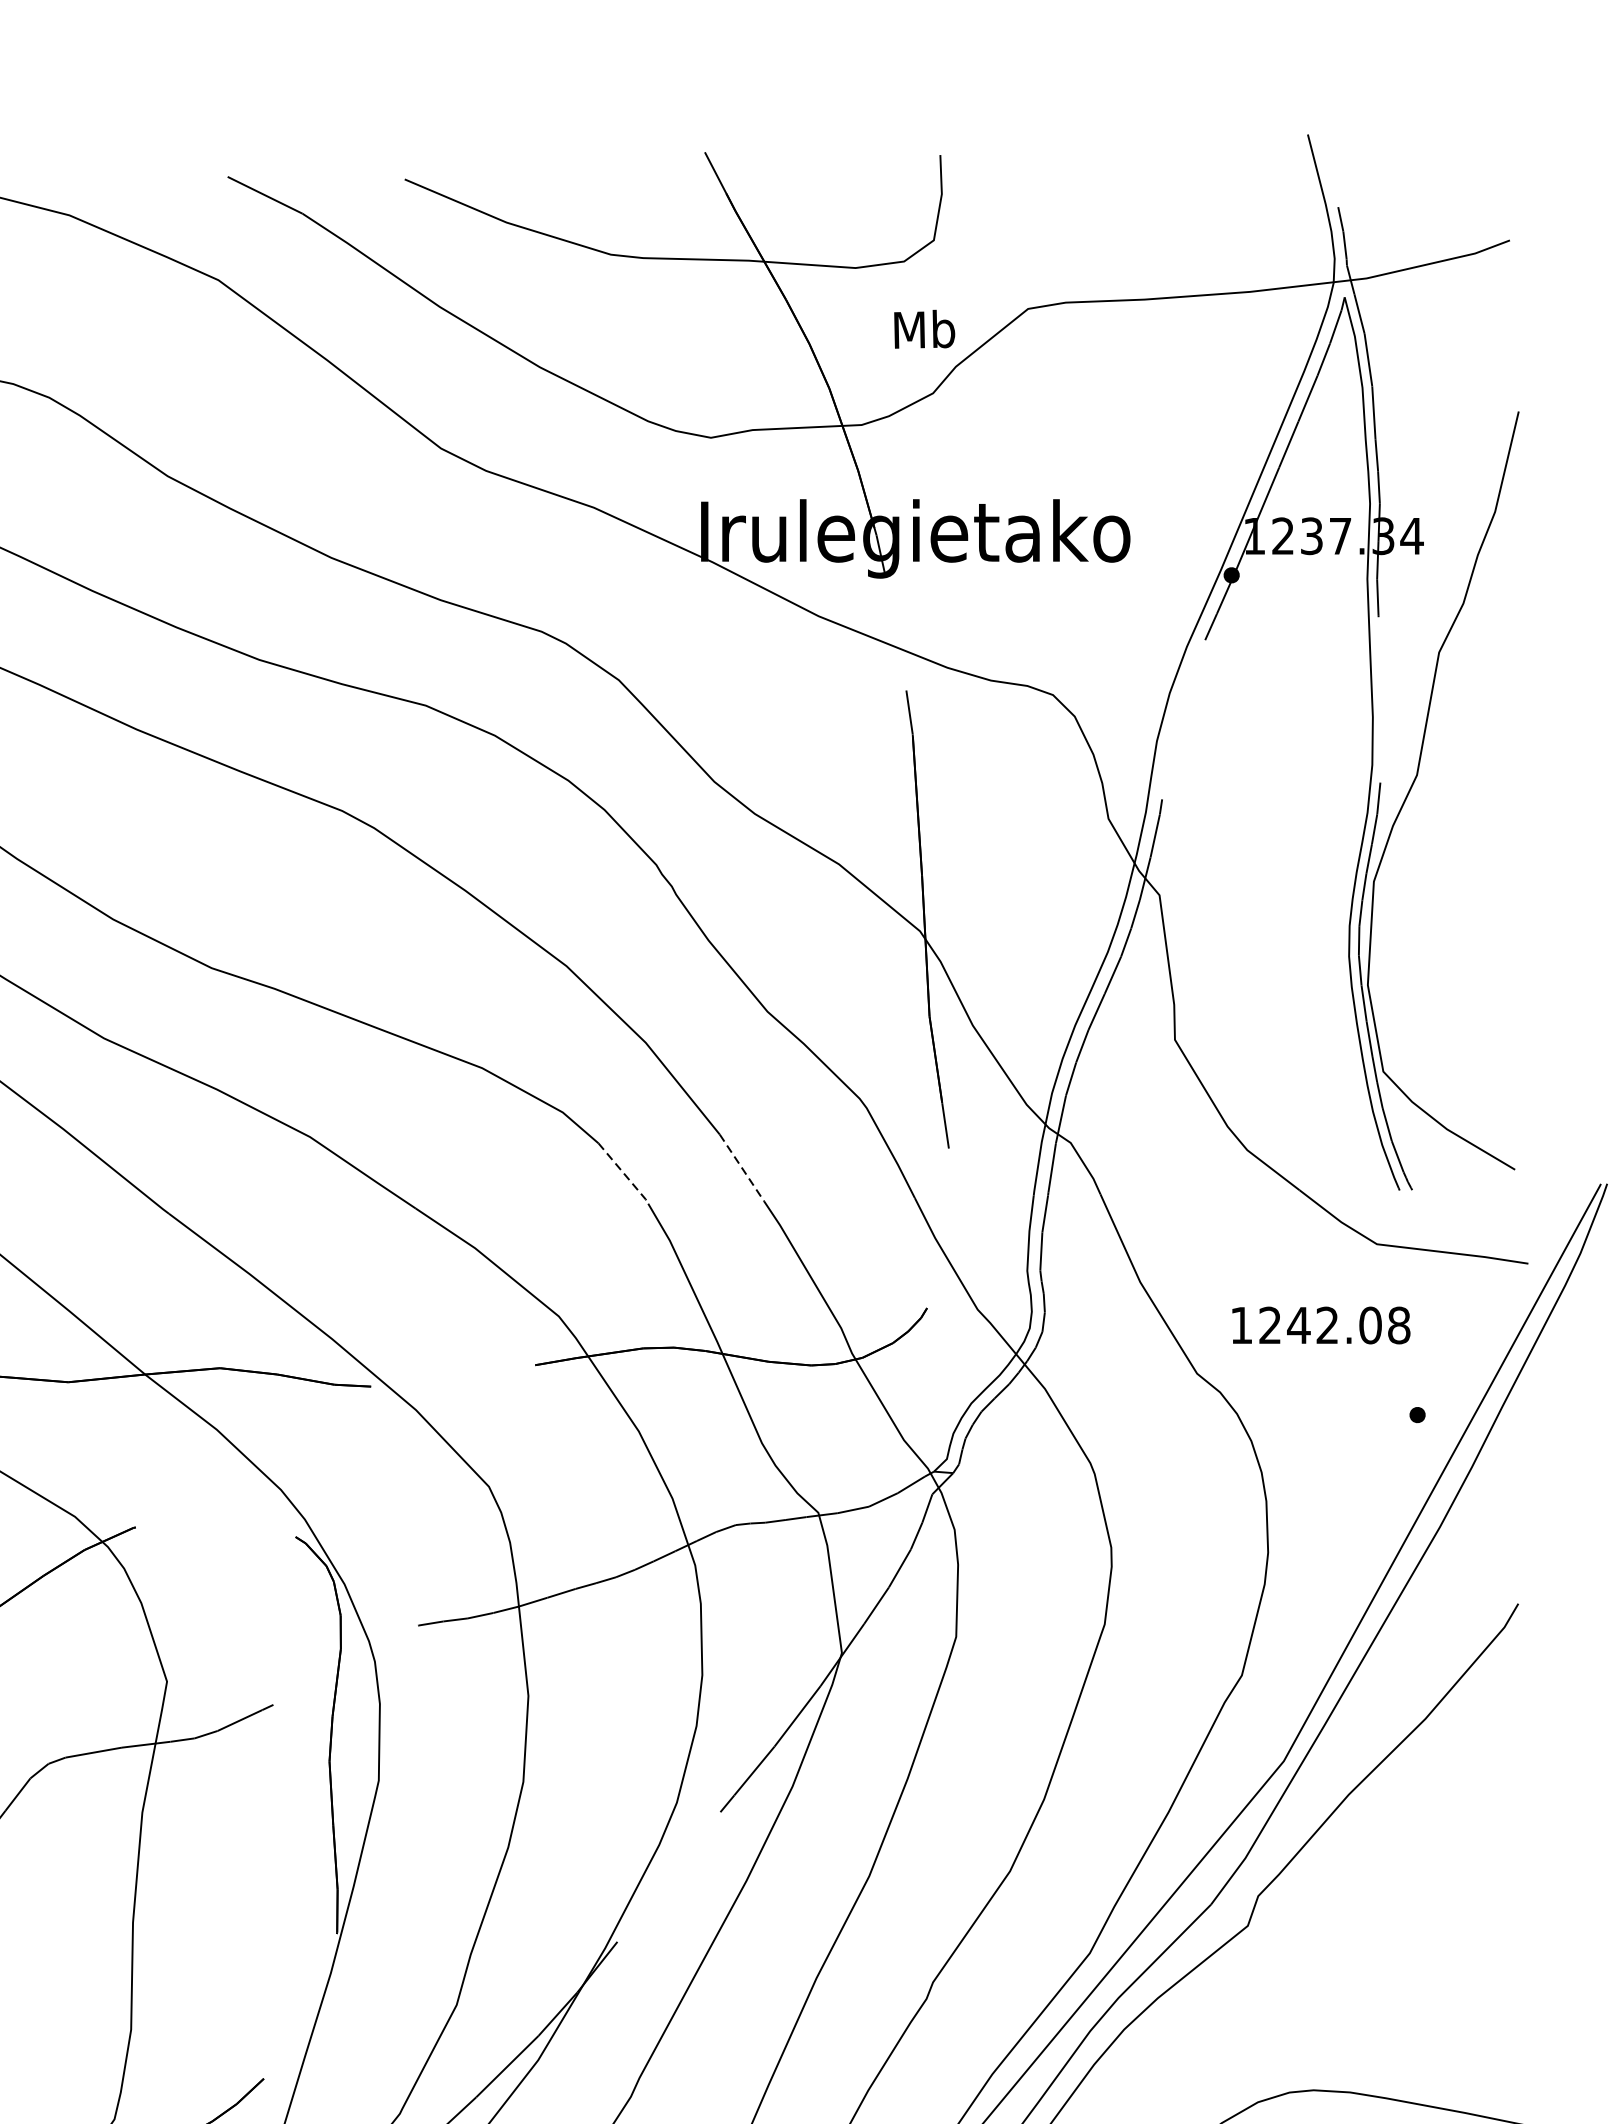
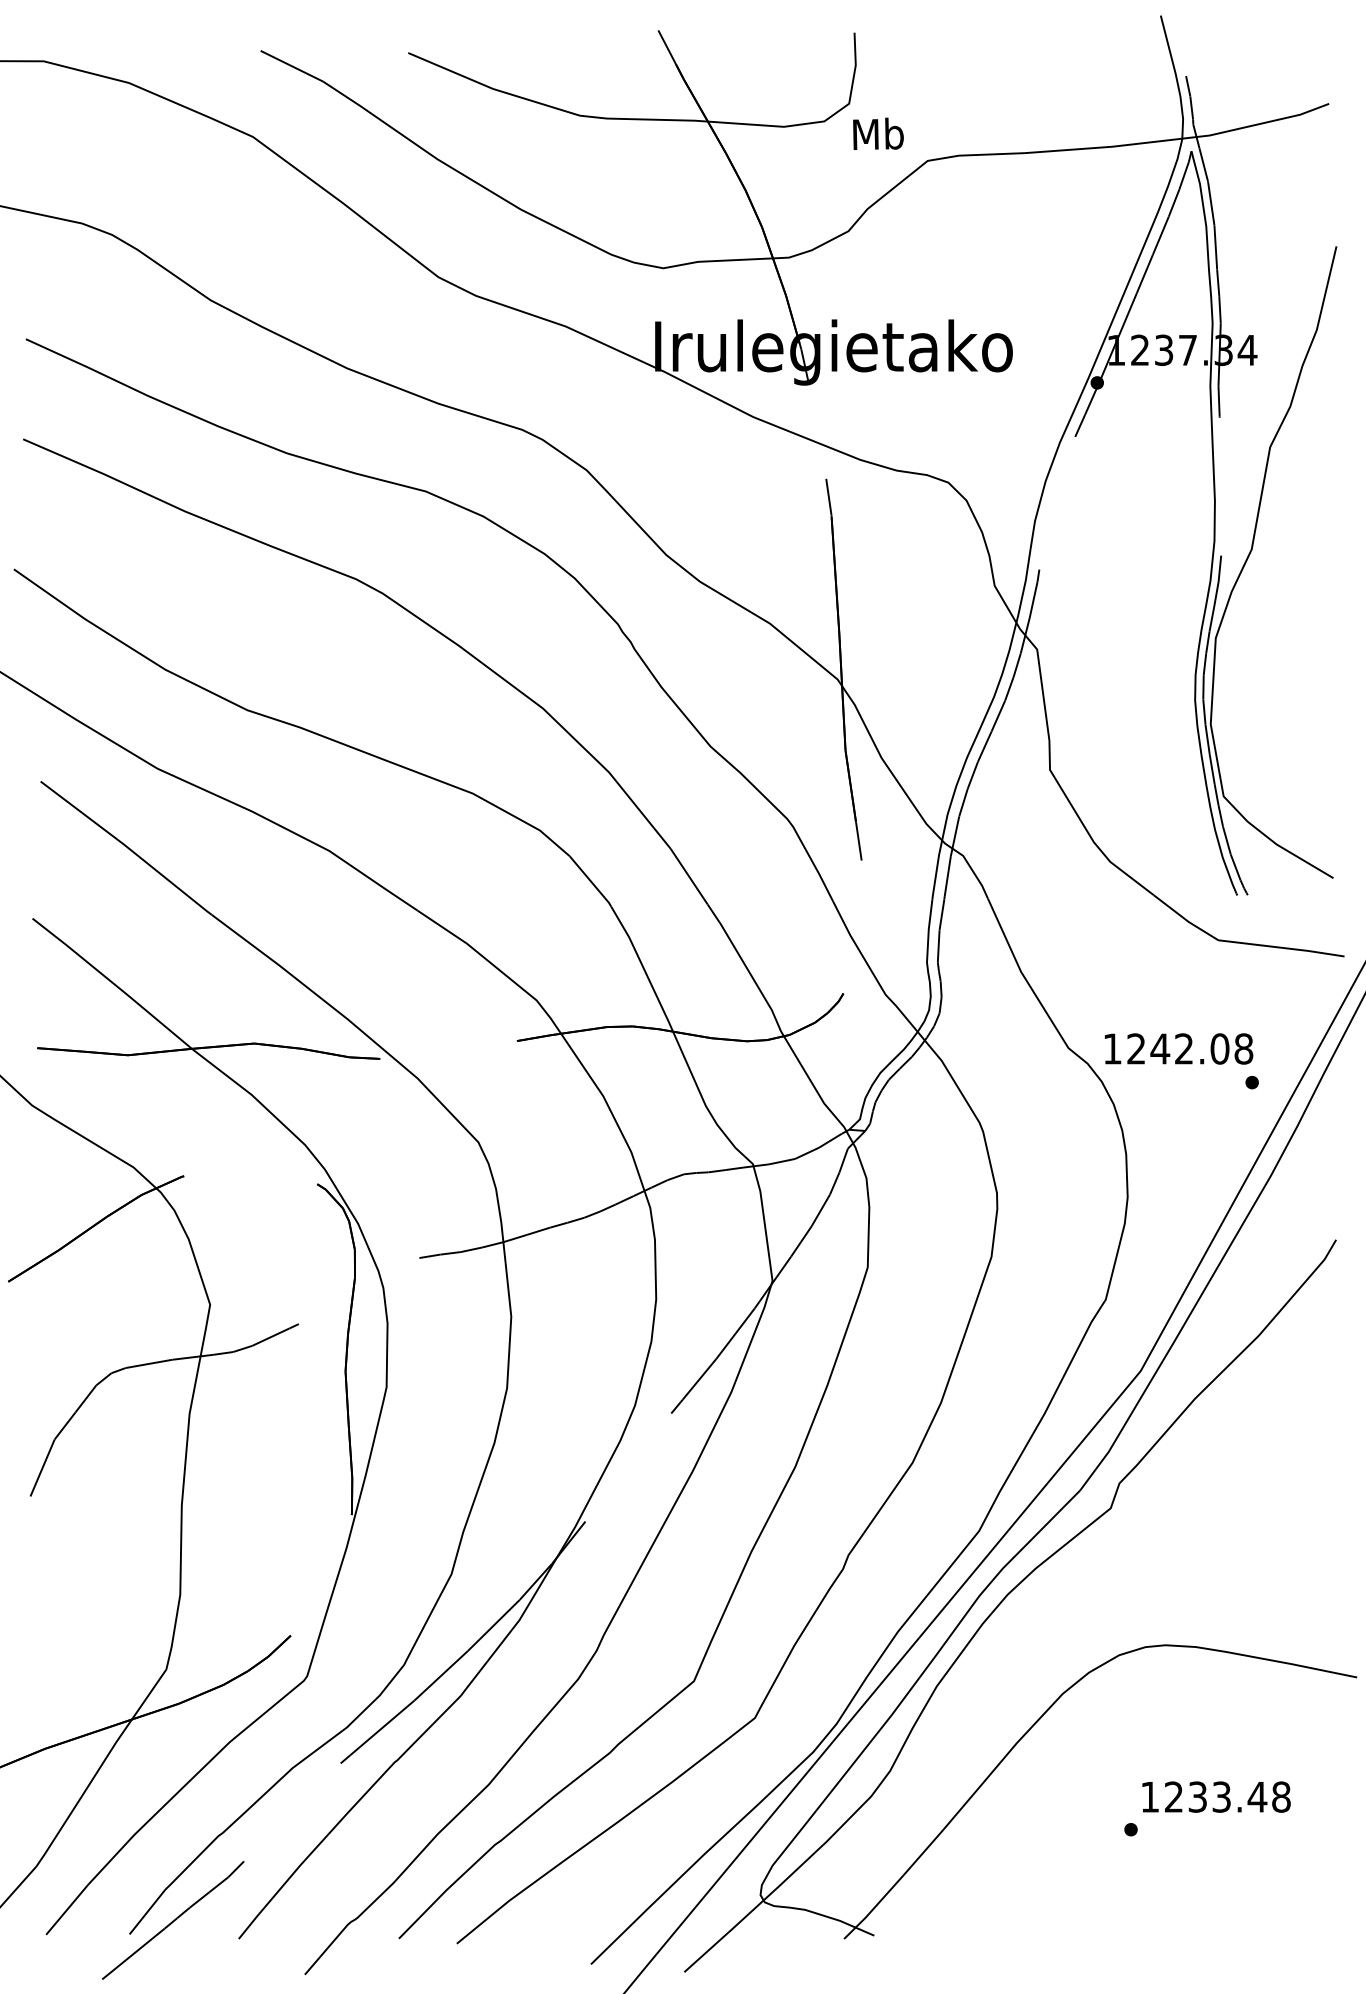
text: (924, 328) -> (878, 133), moved
line: (742, 1168) -> (689, 877), dashed -> solid
line: (624, 1173) -> (591, 881), dashed -> solid
text: (1320, 1324) -> (1178, 1048), moved

